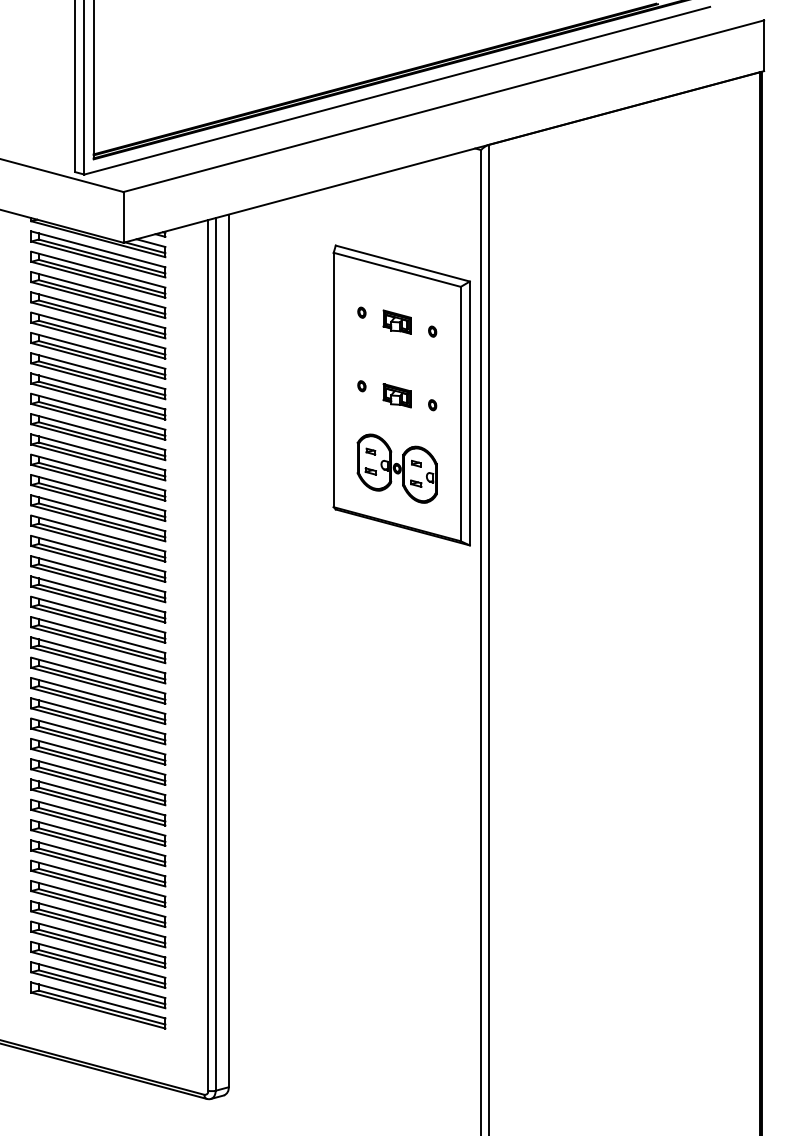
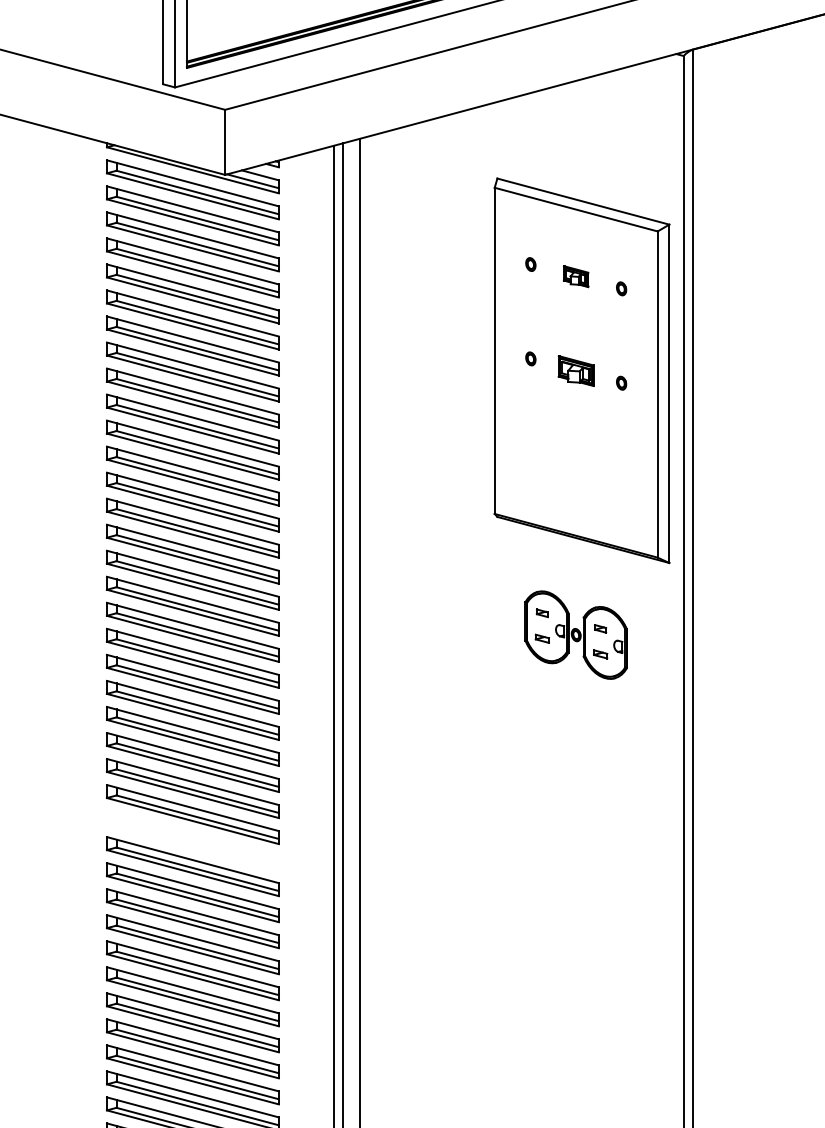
part: (396, 321) -> (575, 275), size x0.7
part: (396, 468) -> (575, 634), moved
part: (98, 761) -> (193, 840), removed

